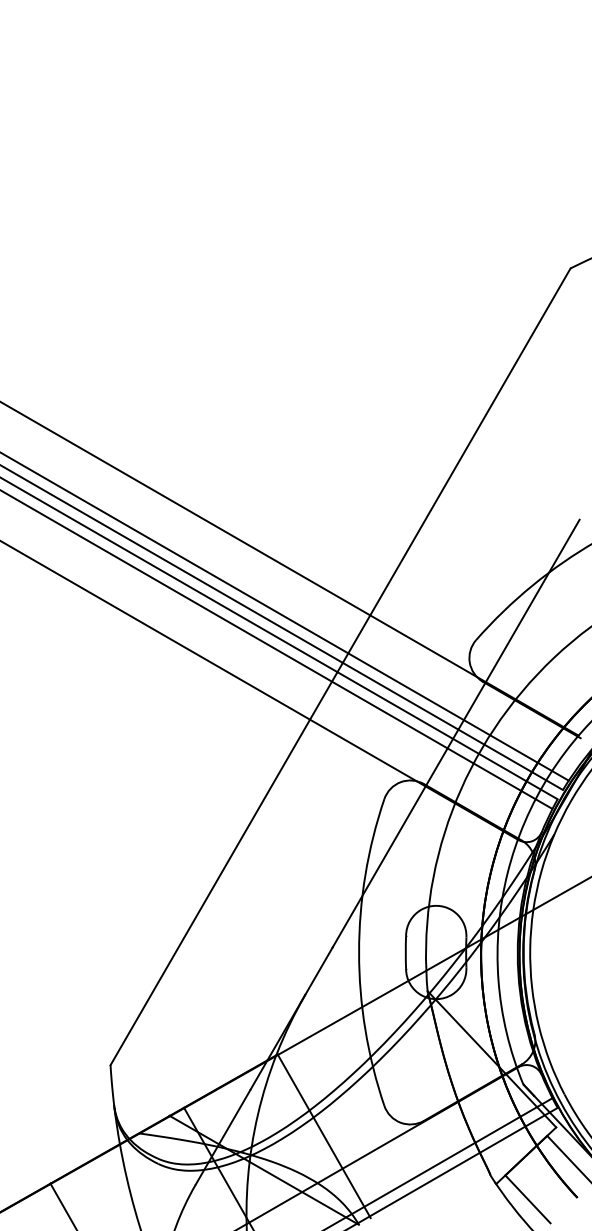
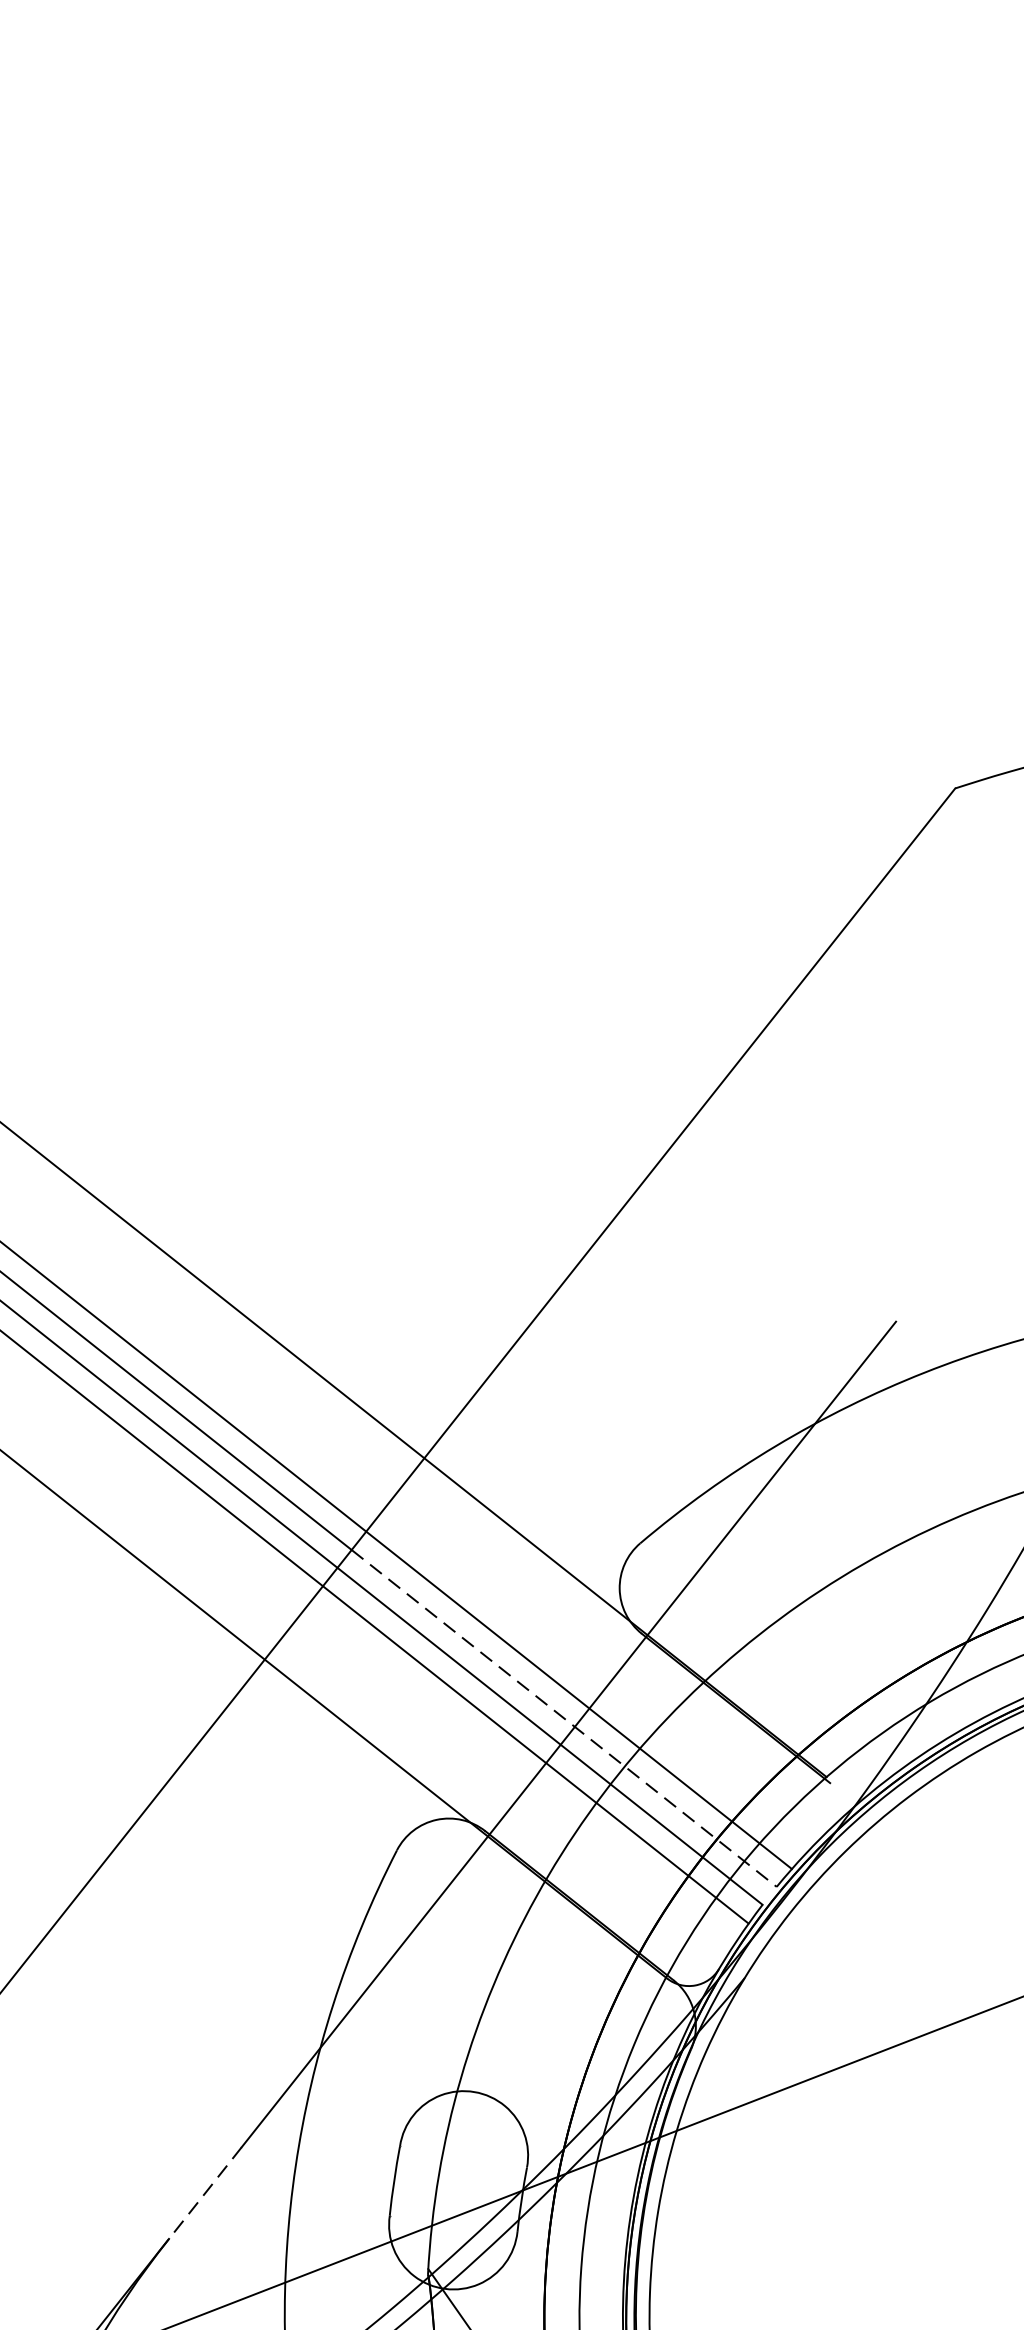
line: (453, 726) -> (565, 1718), solid -> dashed
line: (318, 971) -> (204, 2193), solid -> dashed

